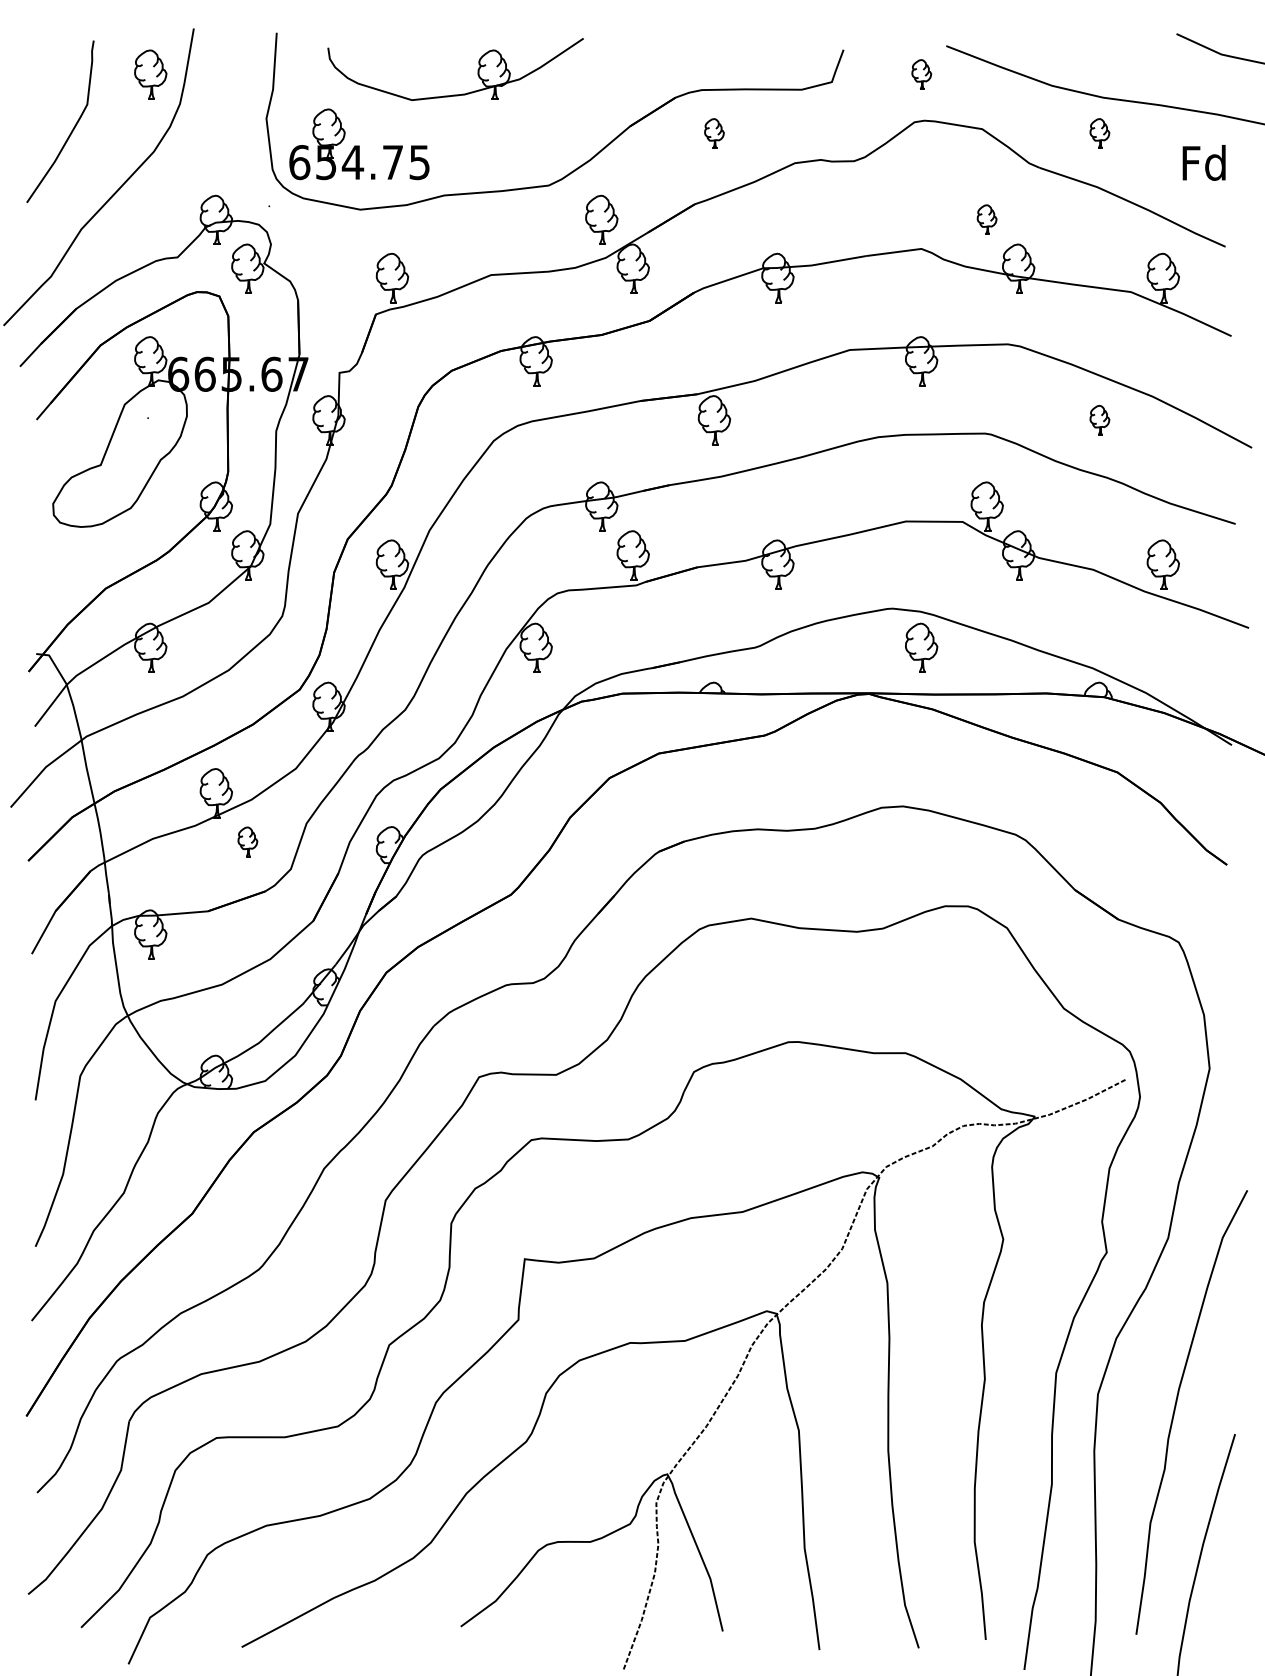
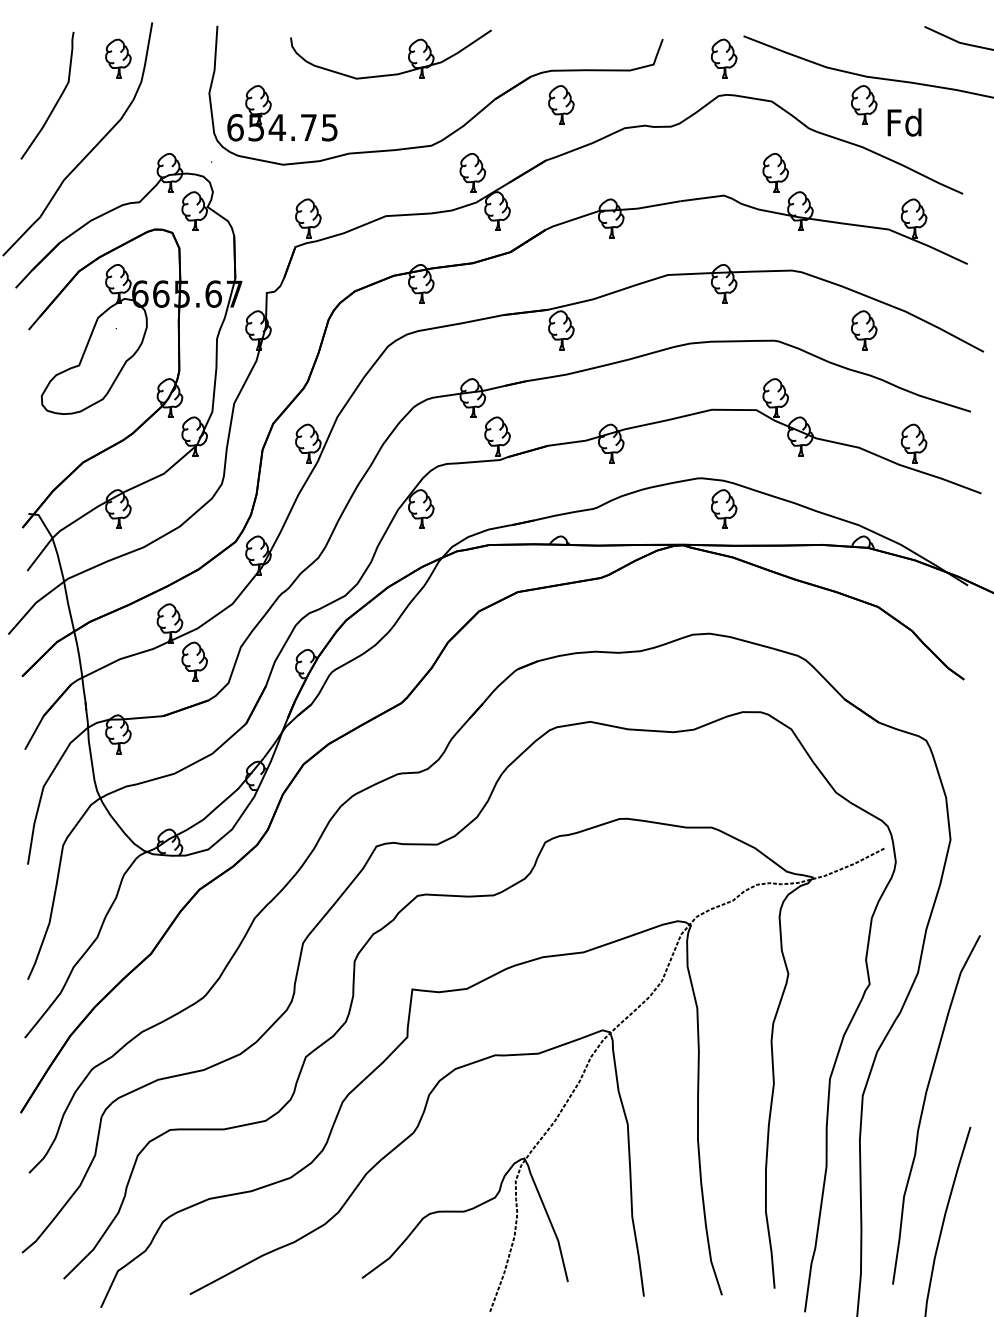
part: (477, 69) -> (408, 54), moved
part: (921, 74) -> (724, 58), size x1.67
part: (714, 133) -> (561, 104), size x1.67
part: (1099, 133) -> (863, 104), size x1.67
text: (1203, 162) -> (904, 122), moved
part: (986, 219) -> (775, 172), size x1.67
part: (1099, 420) -> (863, 330), size x1.67
part: (247, 841) -> (194, 661), size x1.67

